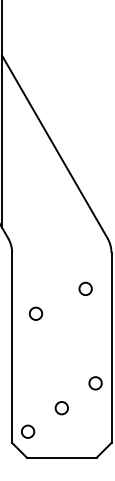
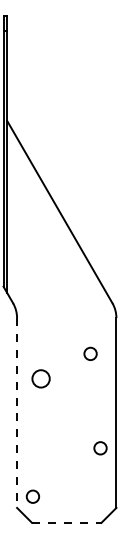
circle: (35, 313) -> (40, 378), size x1.4
line: (12, 348) -> (17, 413), solid -> dashed
circle: (61, 408) -> (66, 473), removed
line: (61, 457) -> (66, 522), solid -> dashed

